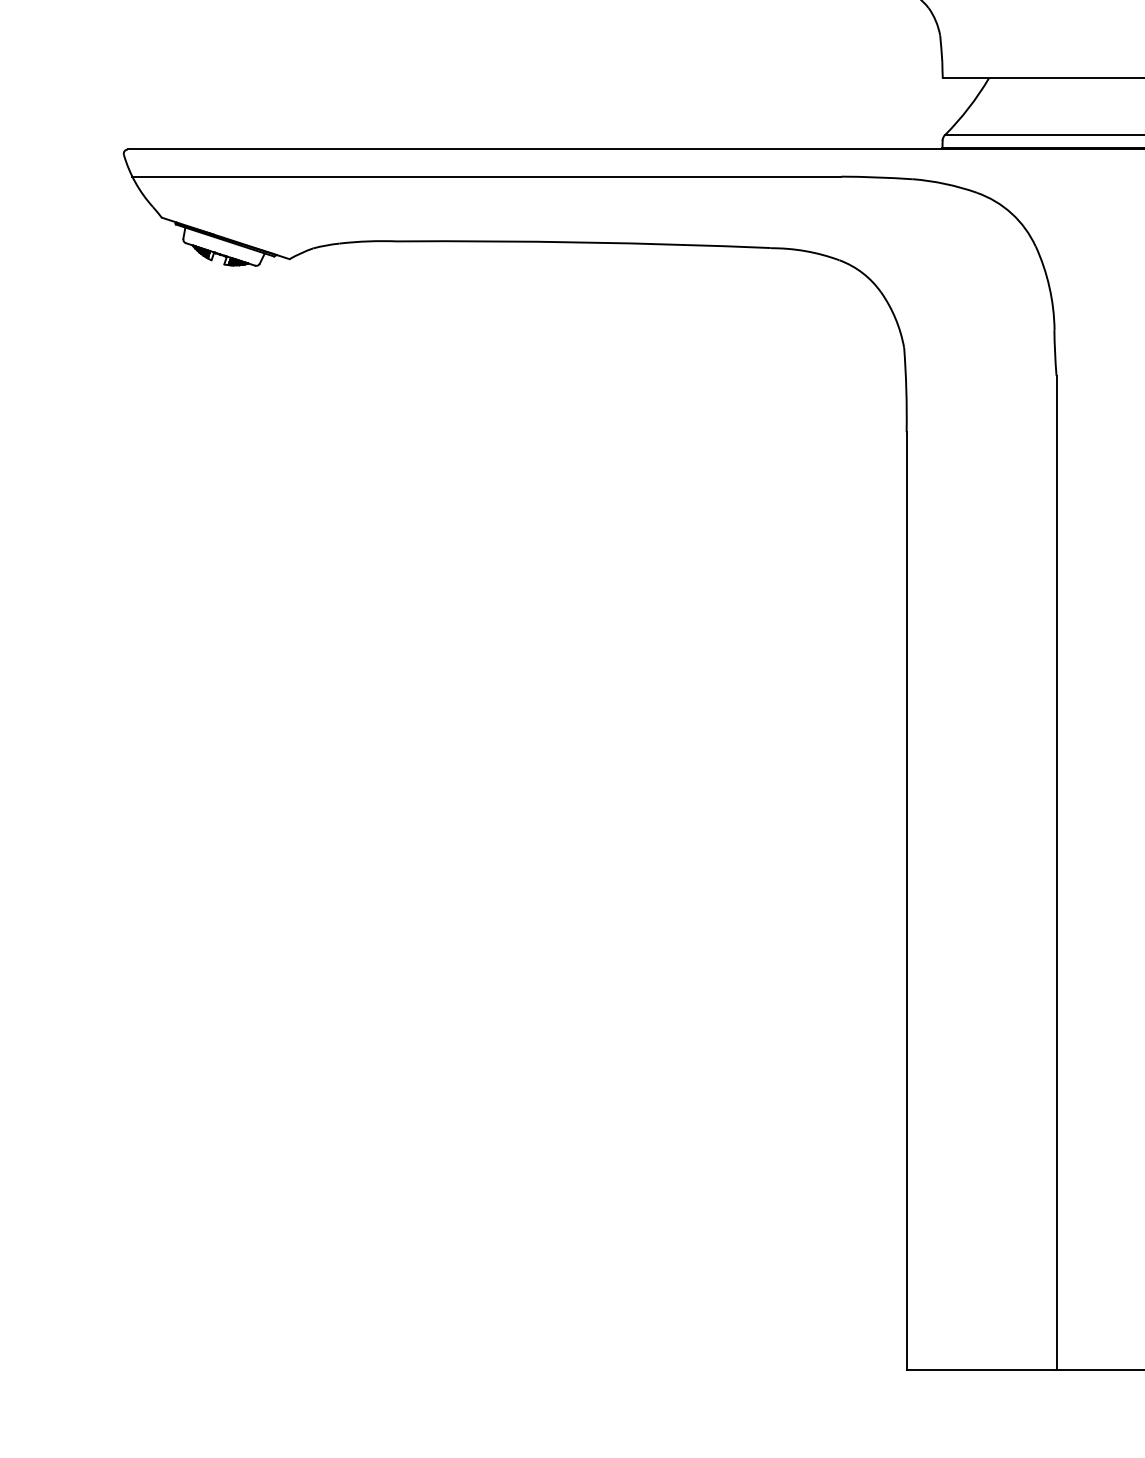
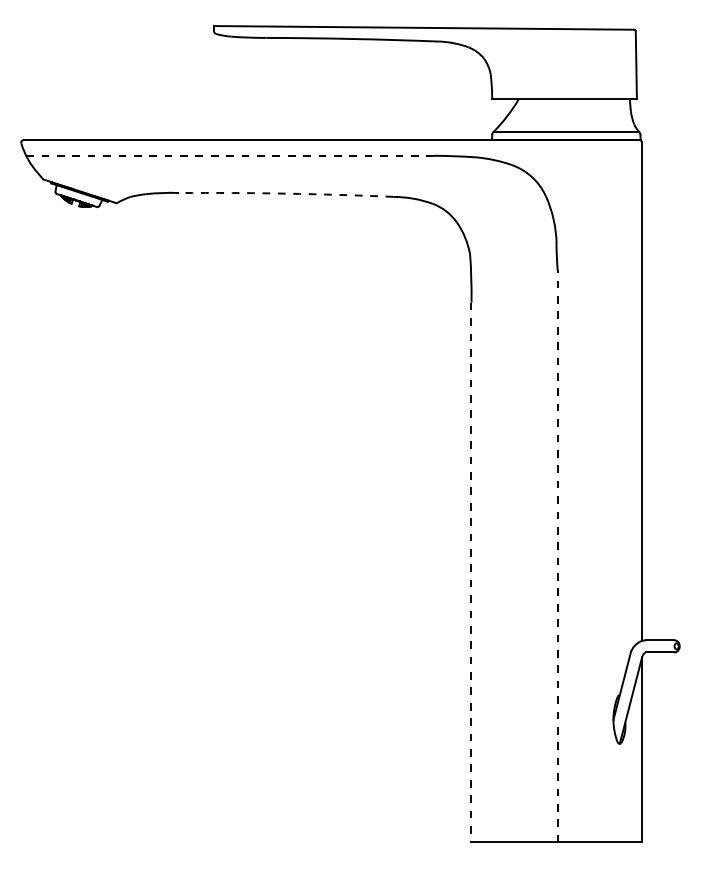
line: (487, 176) -> (230, 155), solid -> dashed
arc: (584, 242) -> (286, 193), solid -> dashed
line: (1056, 871) -> (557, 555), solid -> dashed
line: (906, 901) -> (471, 572), solid -> dashed

